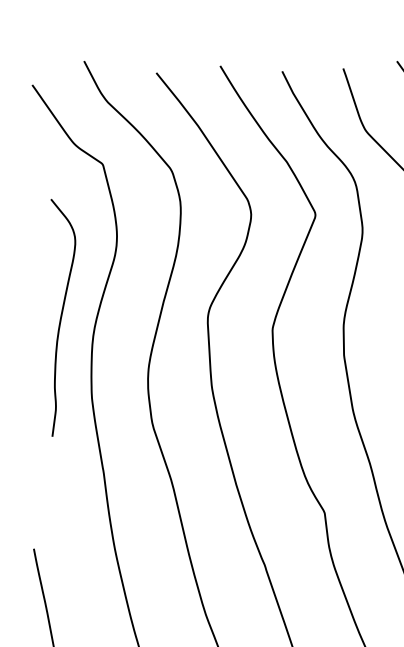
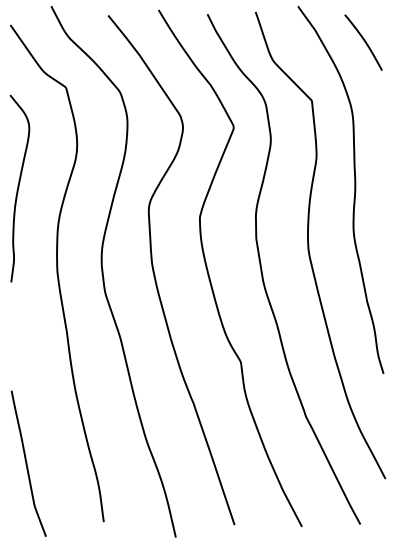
curve: (62, 316) -> (19, 187), moved

